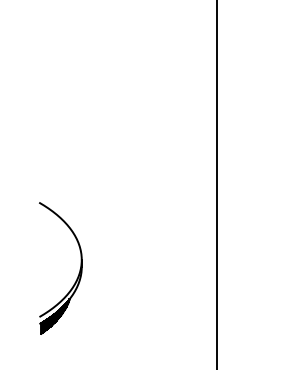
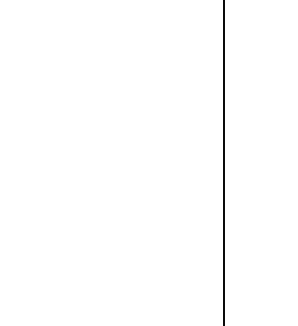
part: (77, 275) -> (105, 225), removed

